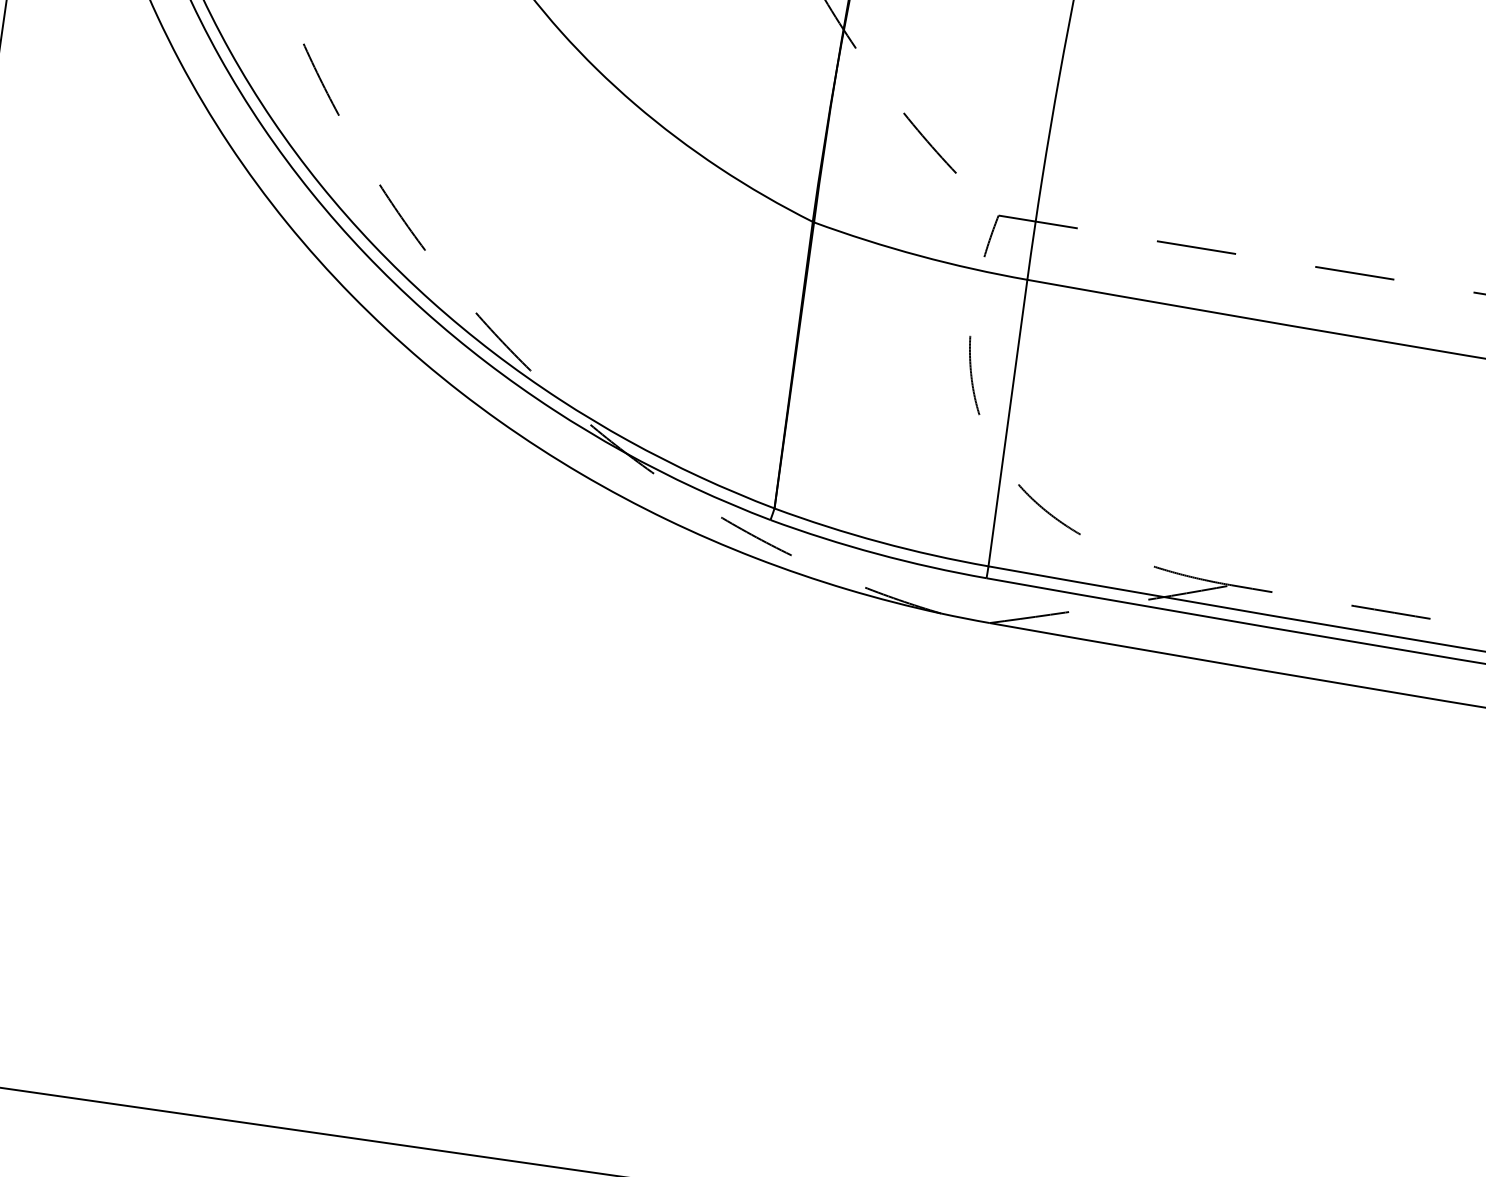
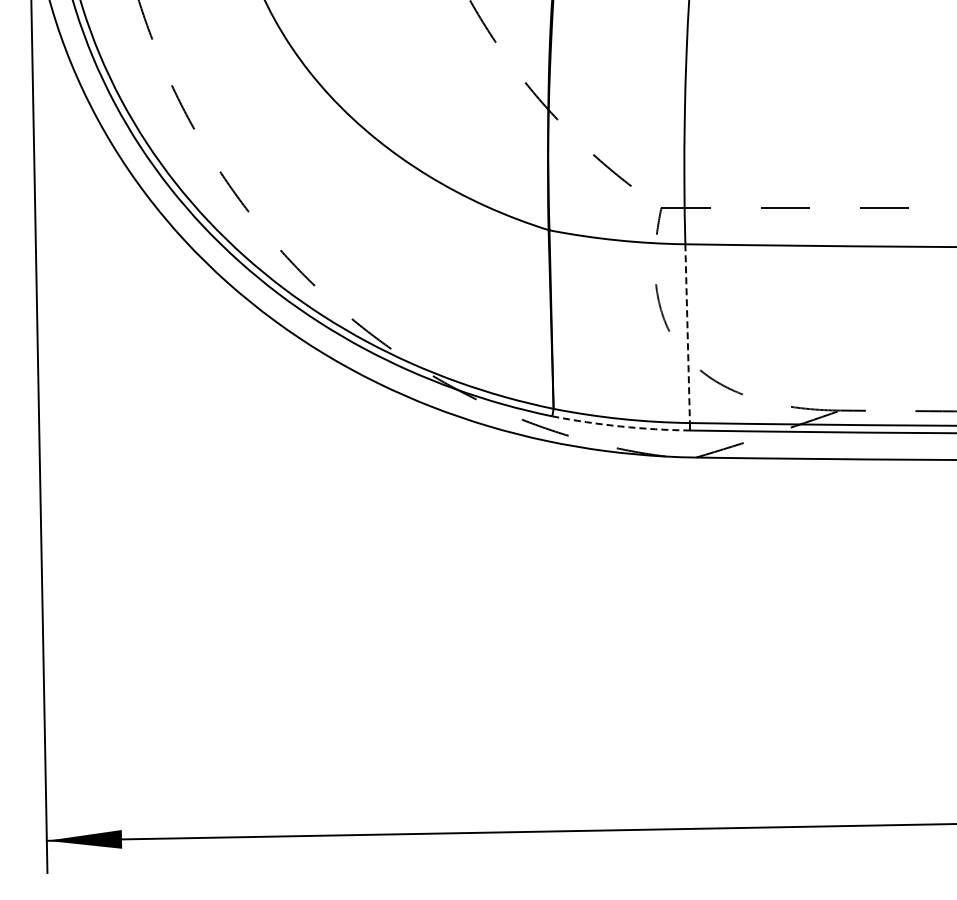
line: (1007, 424) -> (687, 334), solid -> dashed
arc: (876, 553) -> (620, 426), solid -> dashed

